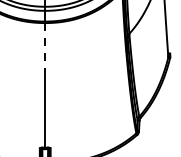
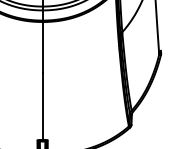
line: (45, 50) -> (42, 47), dashed -> solid

